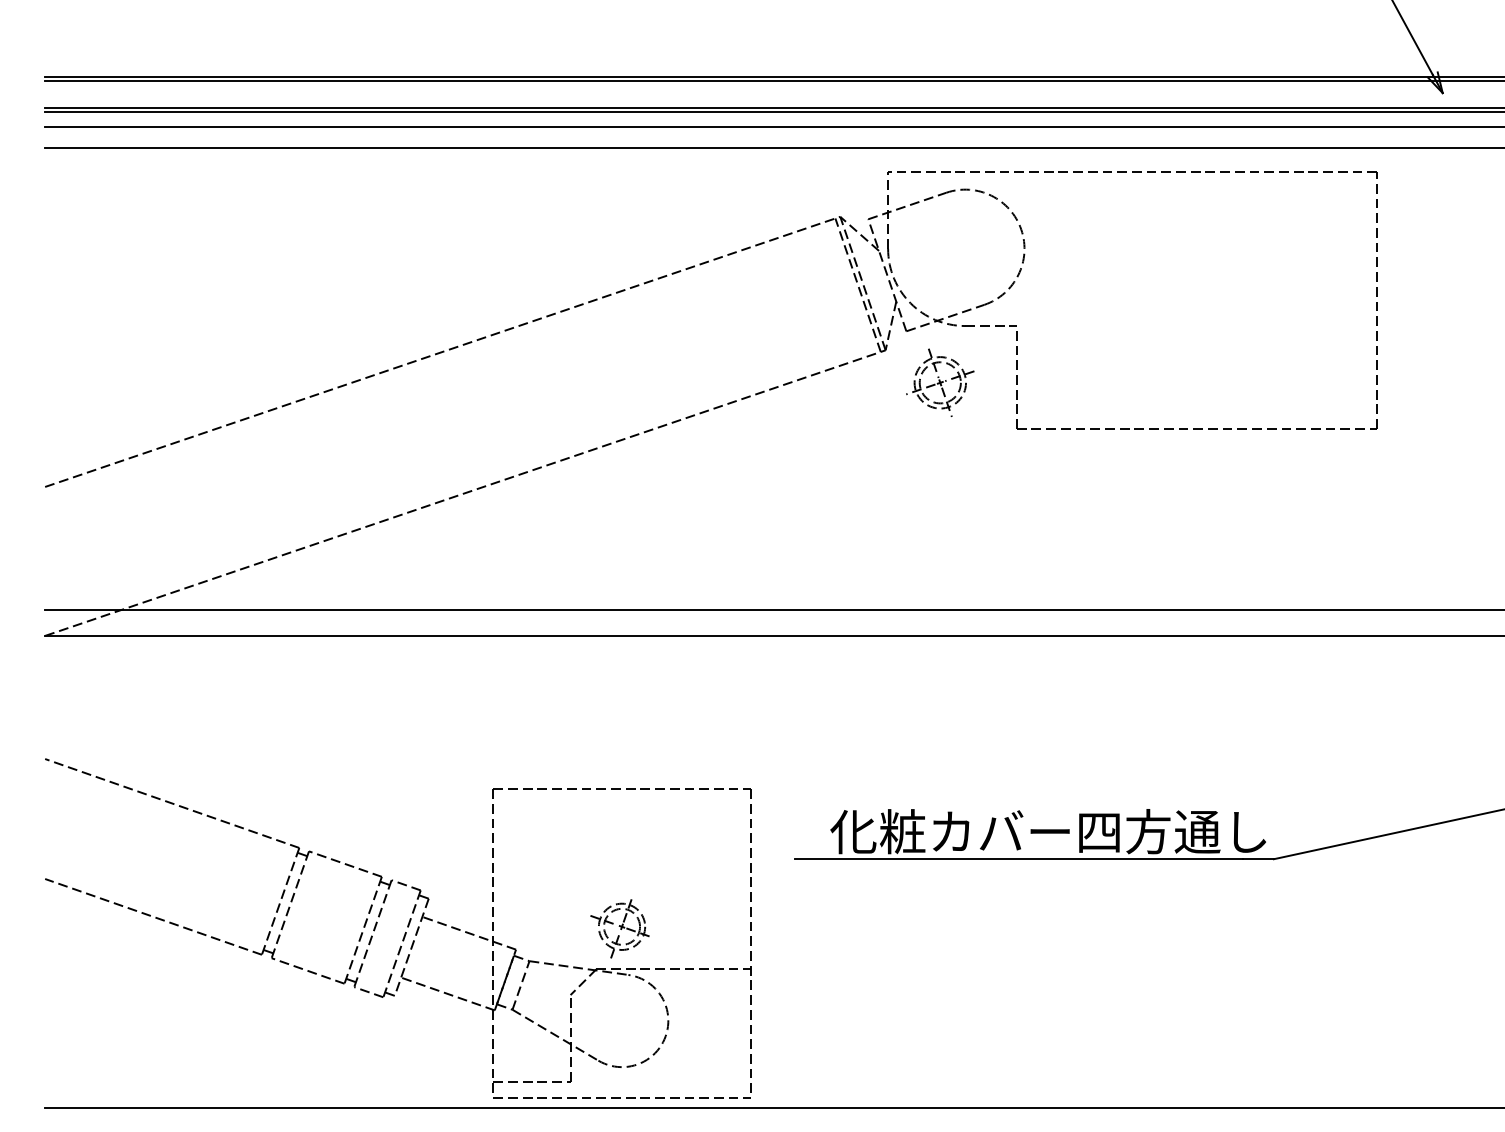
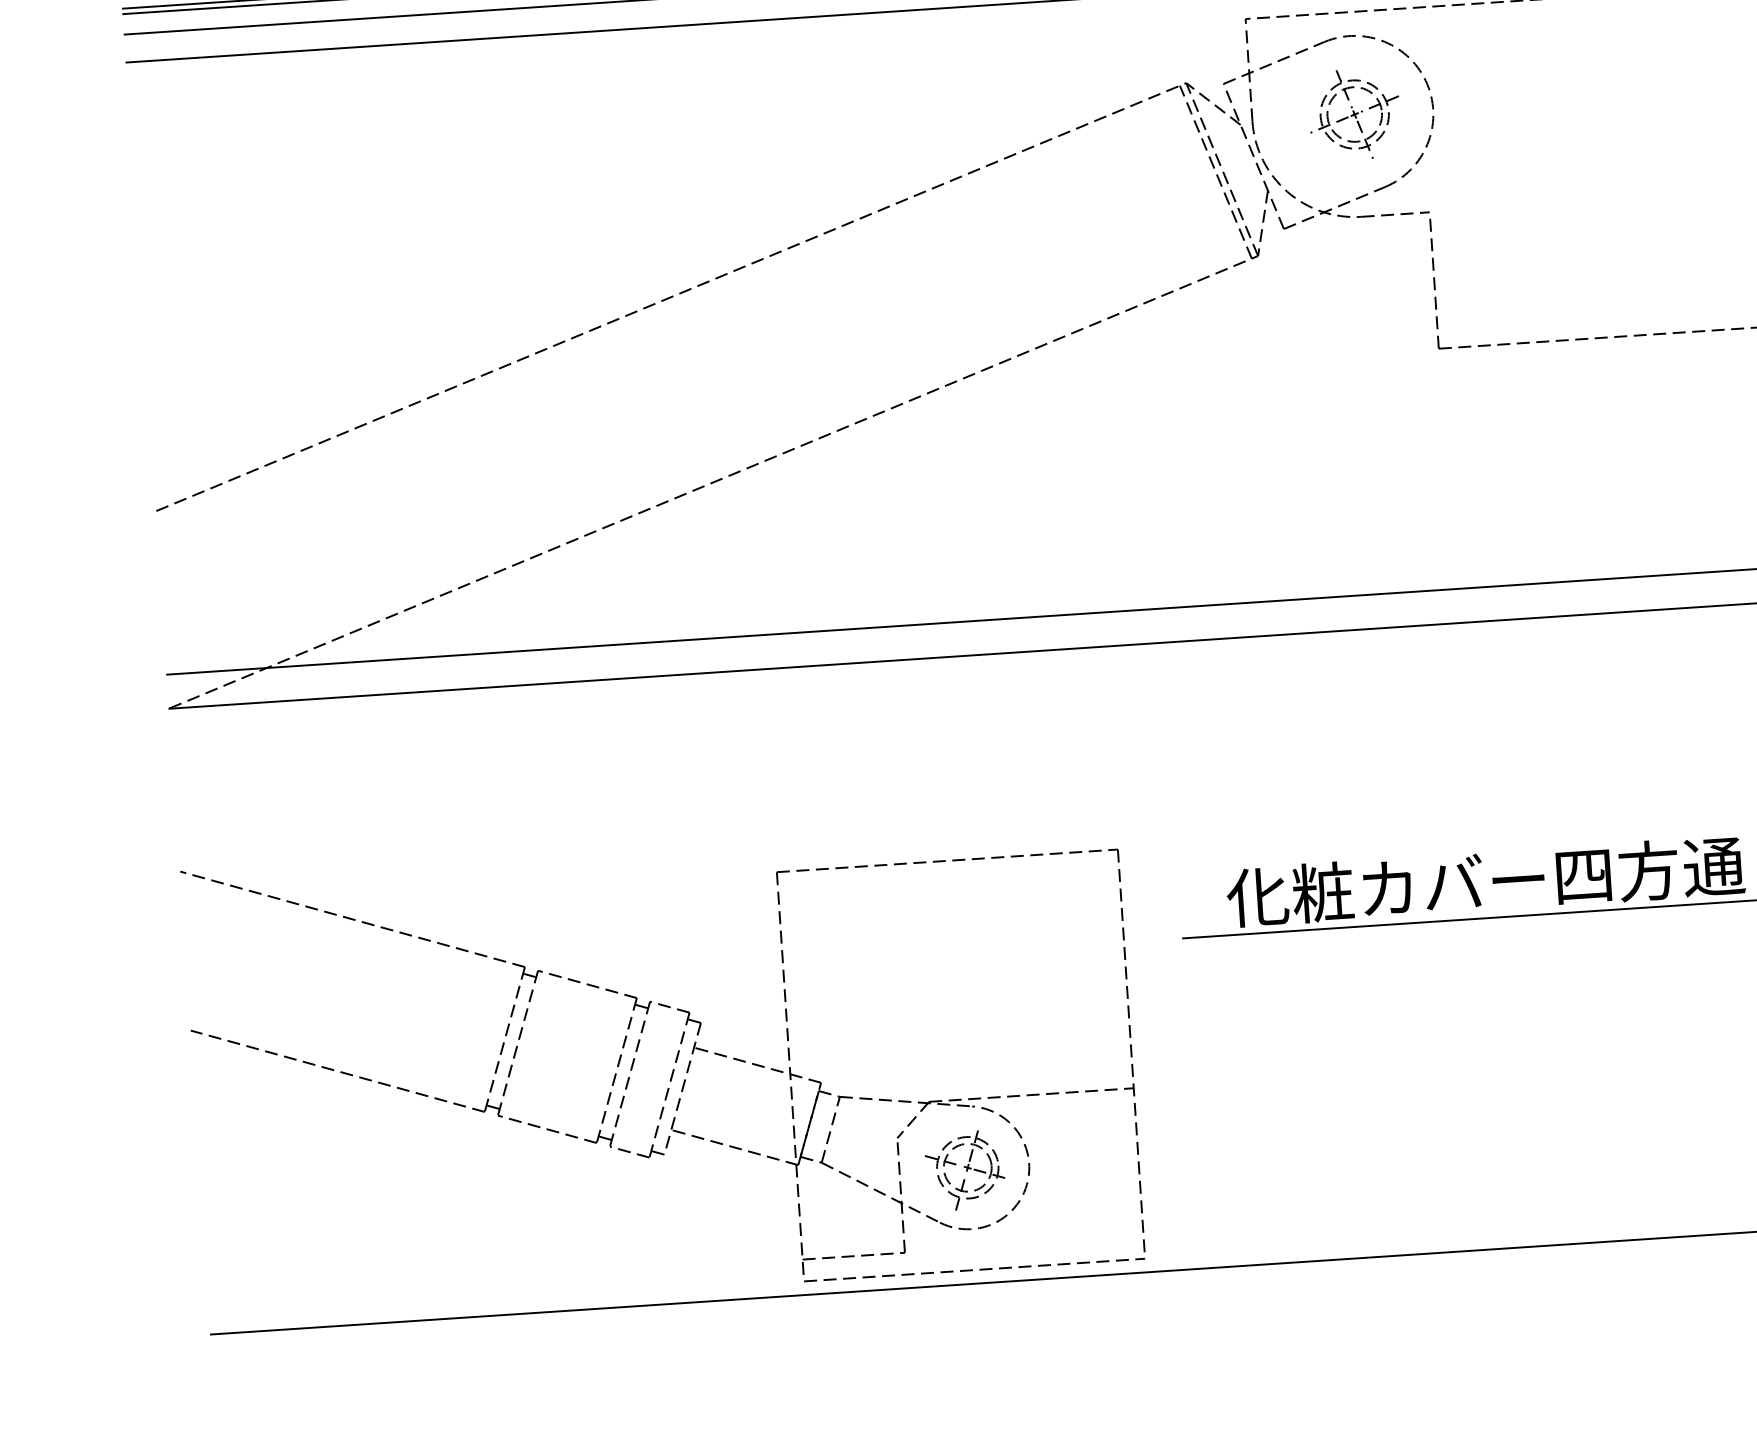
part: (940, 382) -> (1354, 114), moved
part: (619, 928) -> (964, 1170), moved

